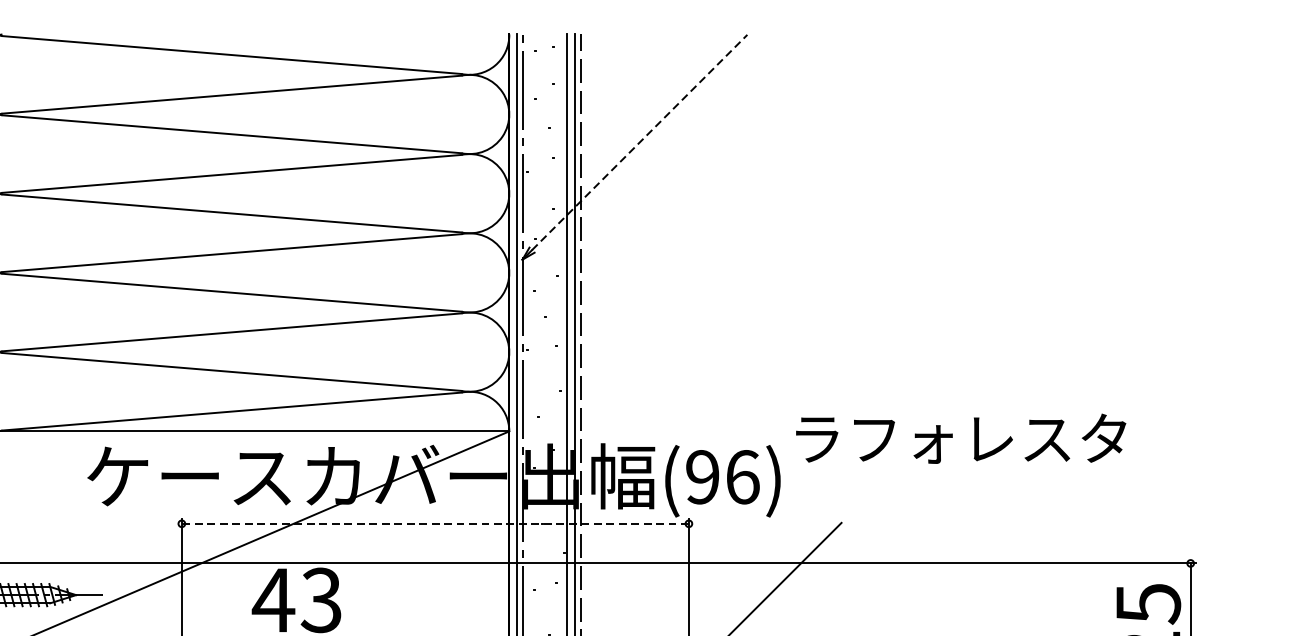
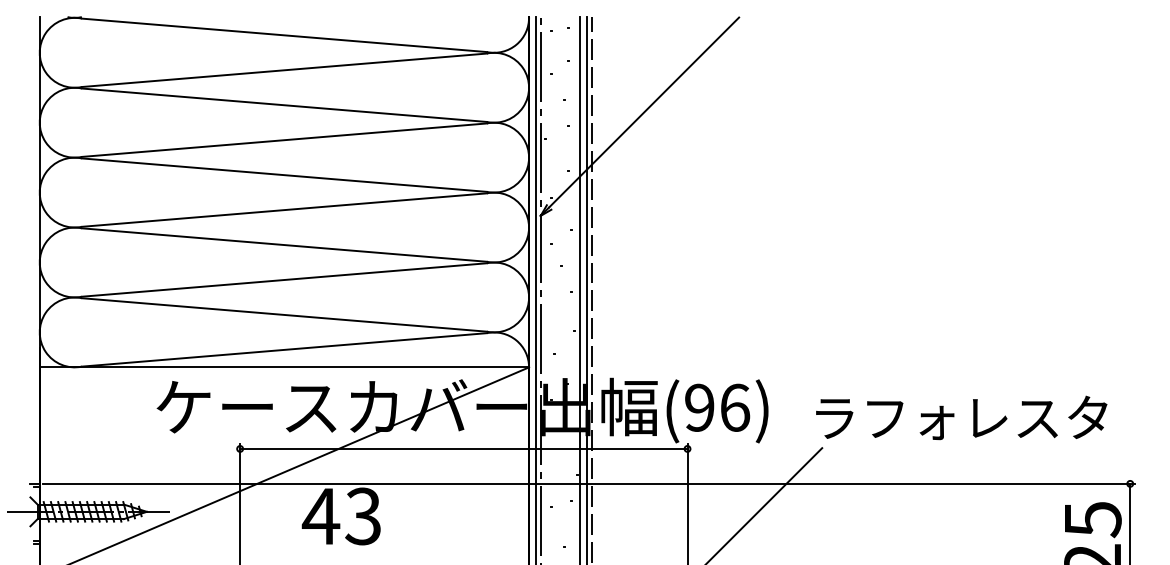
line: (640, 142) -> (644, 112), dashed -> solid
text: (960, 438) -> (961, 417), moved
line: (434, 523) -> (463, 448), dashed -> solid

